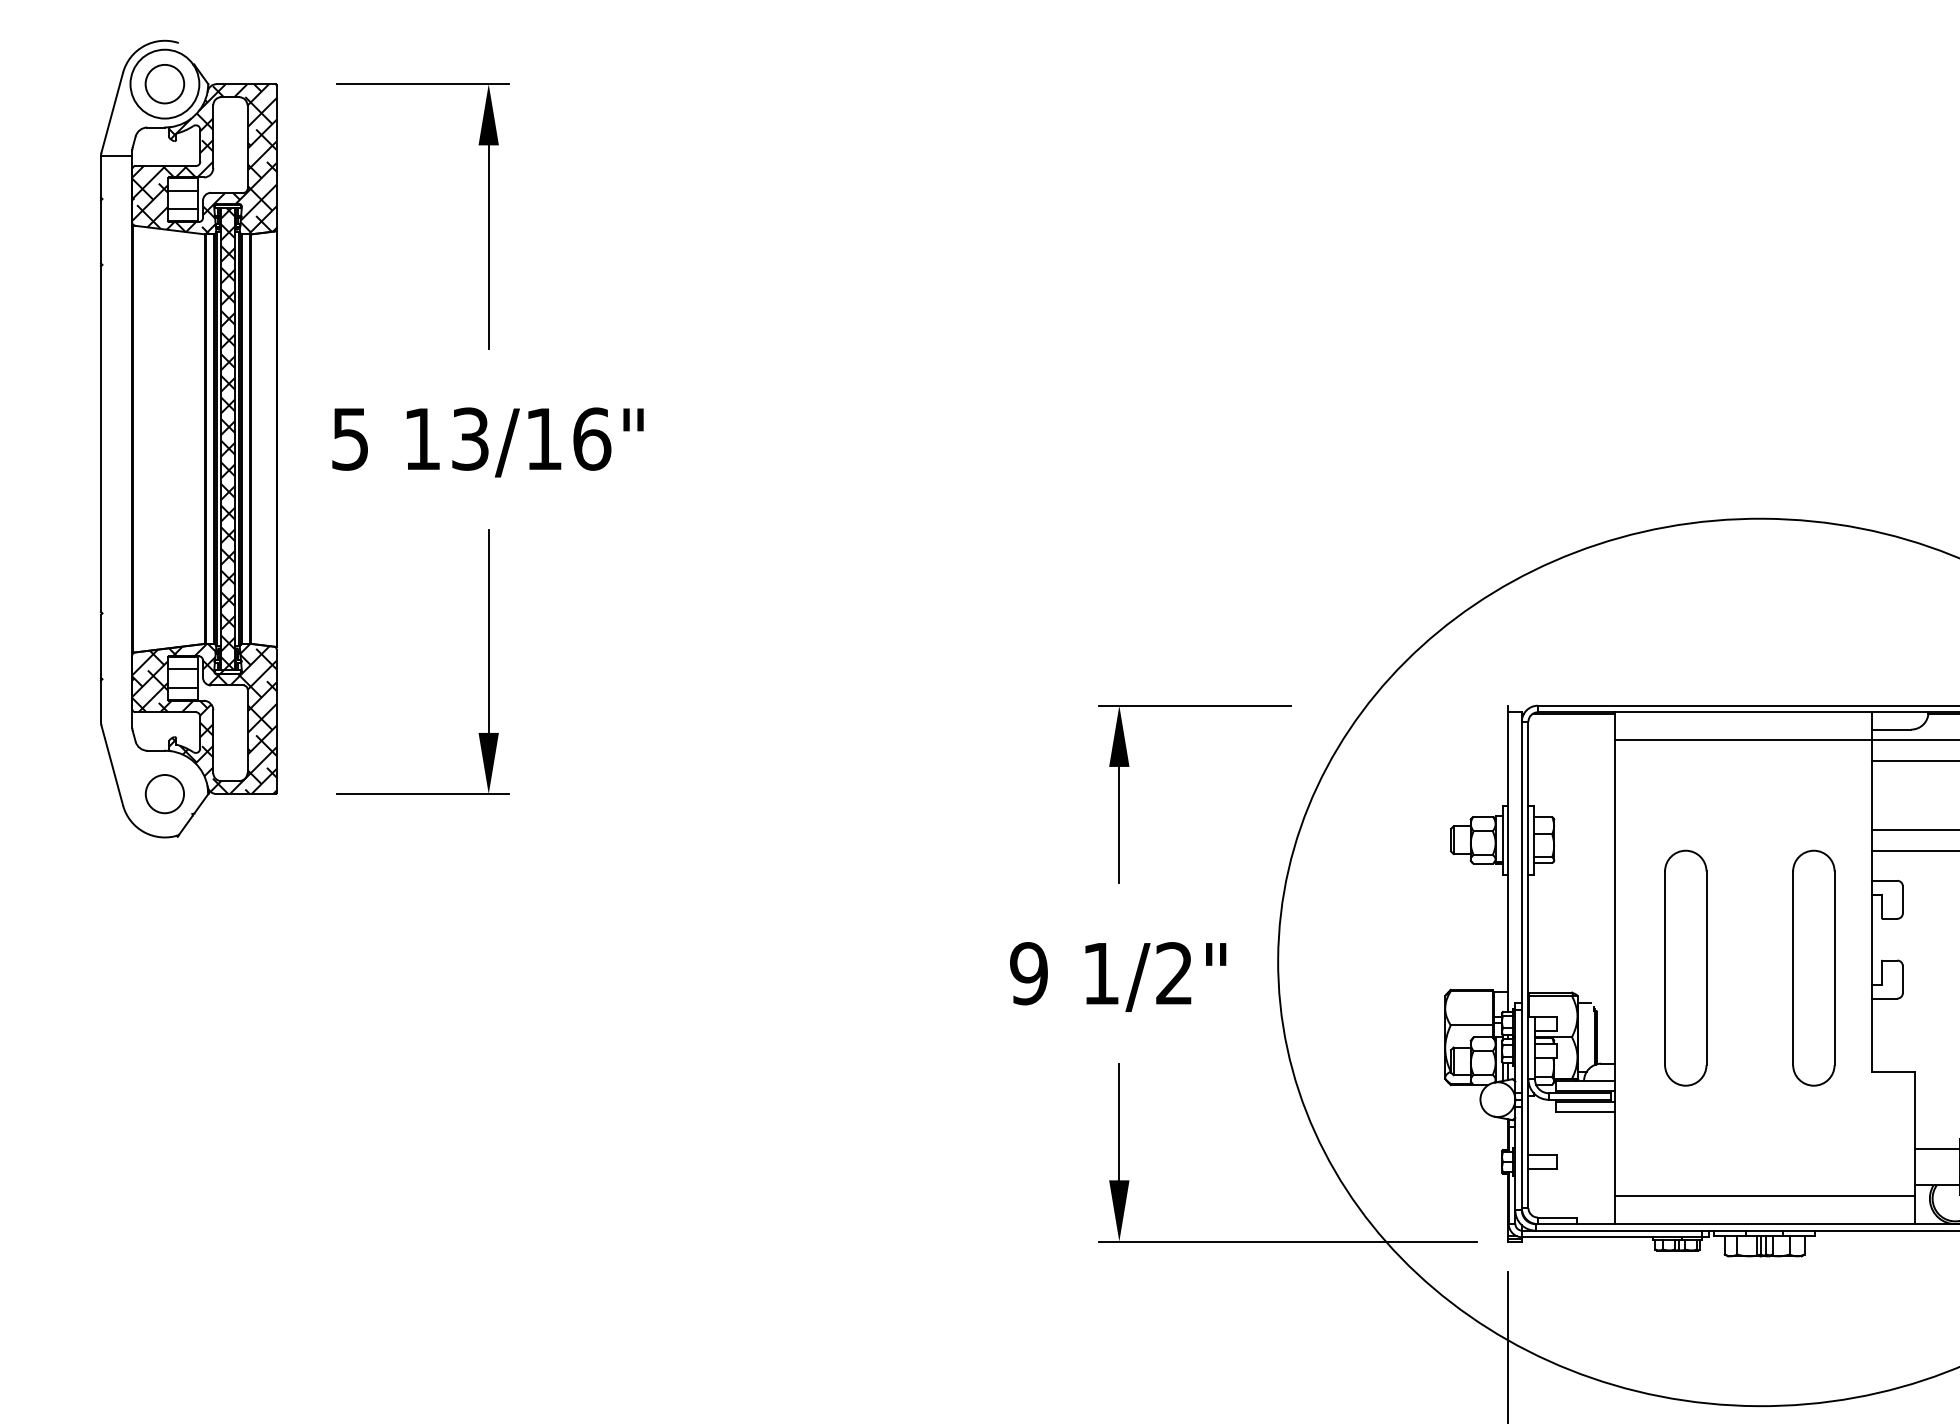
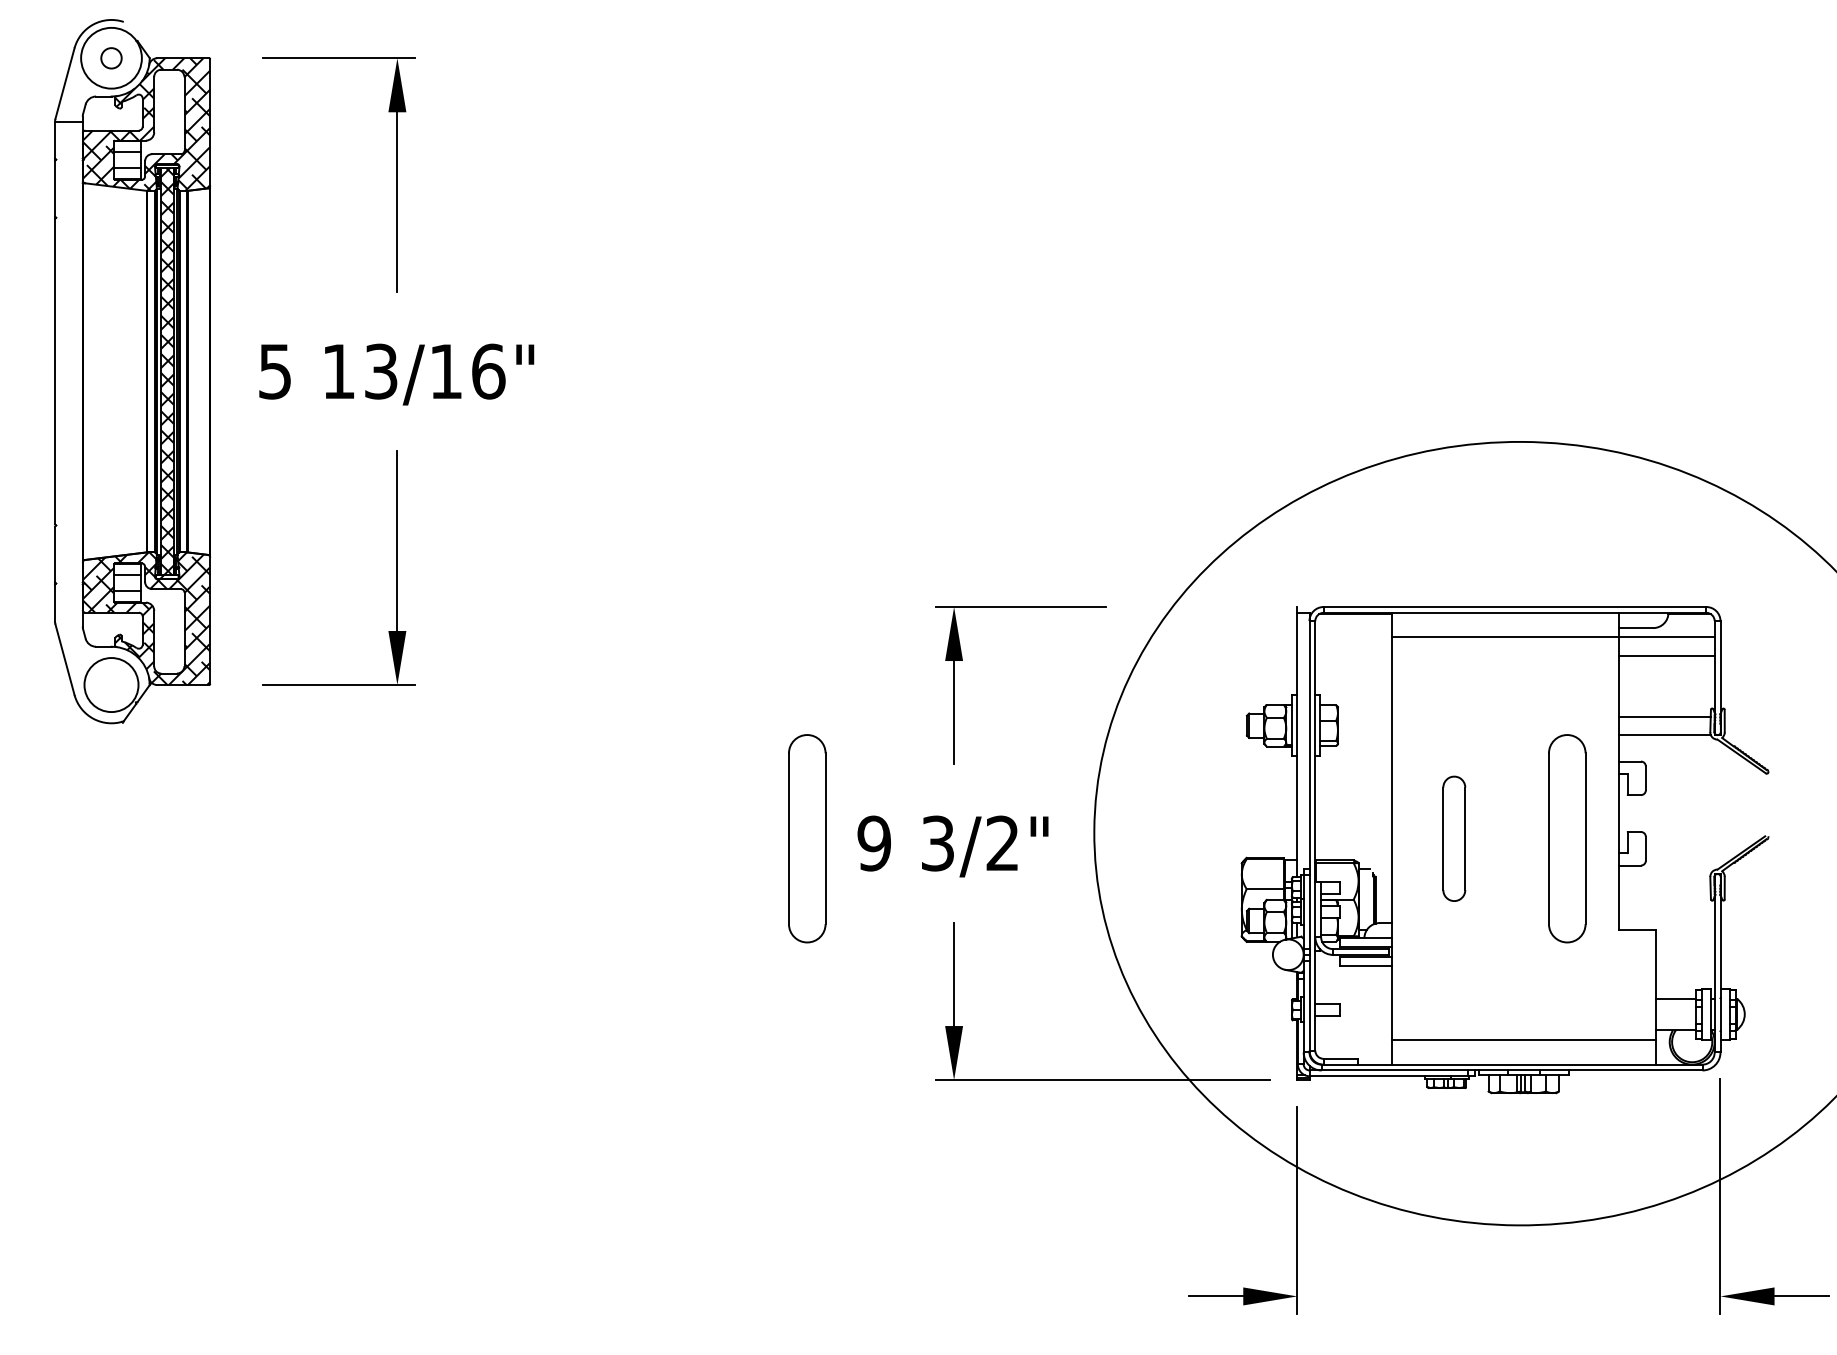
circle: (164, 84) -> (111, 58), size x0.6
circle: (164, 793) -> (111, 684), size x1.6
part: (953, 967) -> (807, 838), added
part: (1686, 967) -> (1454, 838), size x0.6
text: (1100, 973) -> (937, 843), 1/2" -> 3/2"

